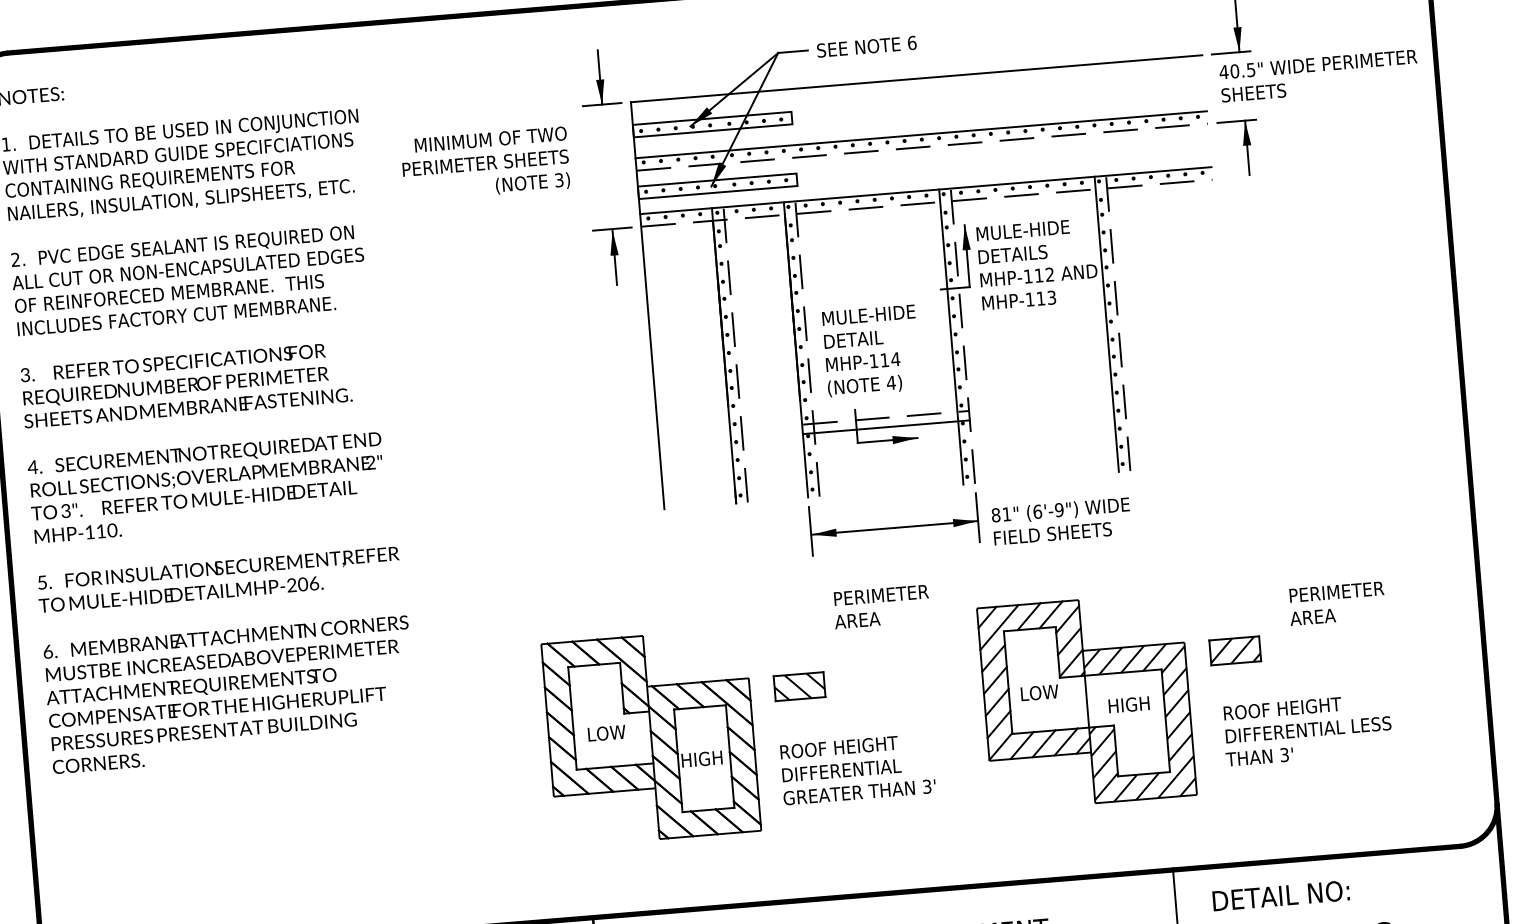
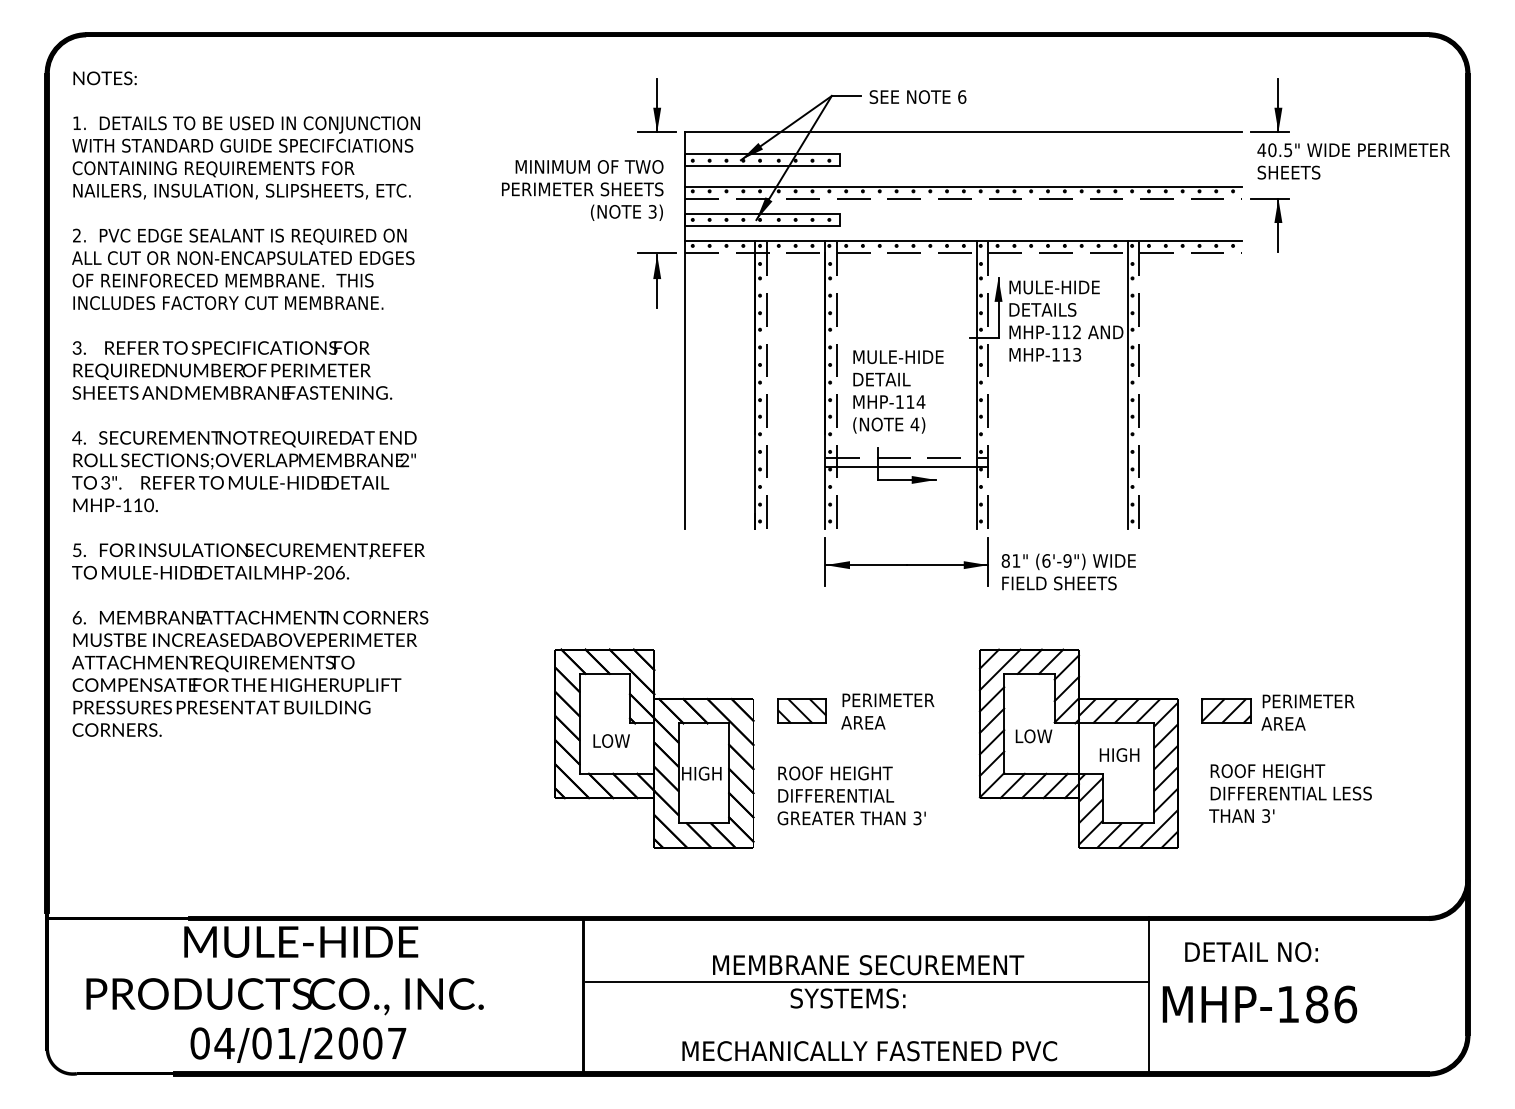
text: (485, 164) -> (582, 190), moved
text: (1336, 603) -> (1307, 712), moved
text: (881, 606) -> (887, 711), moved

